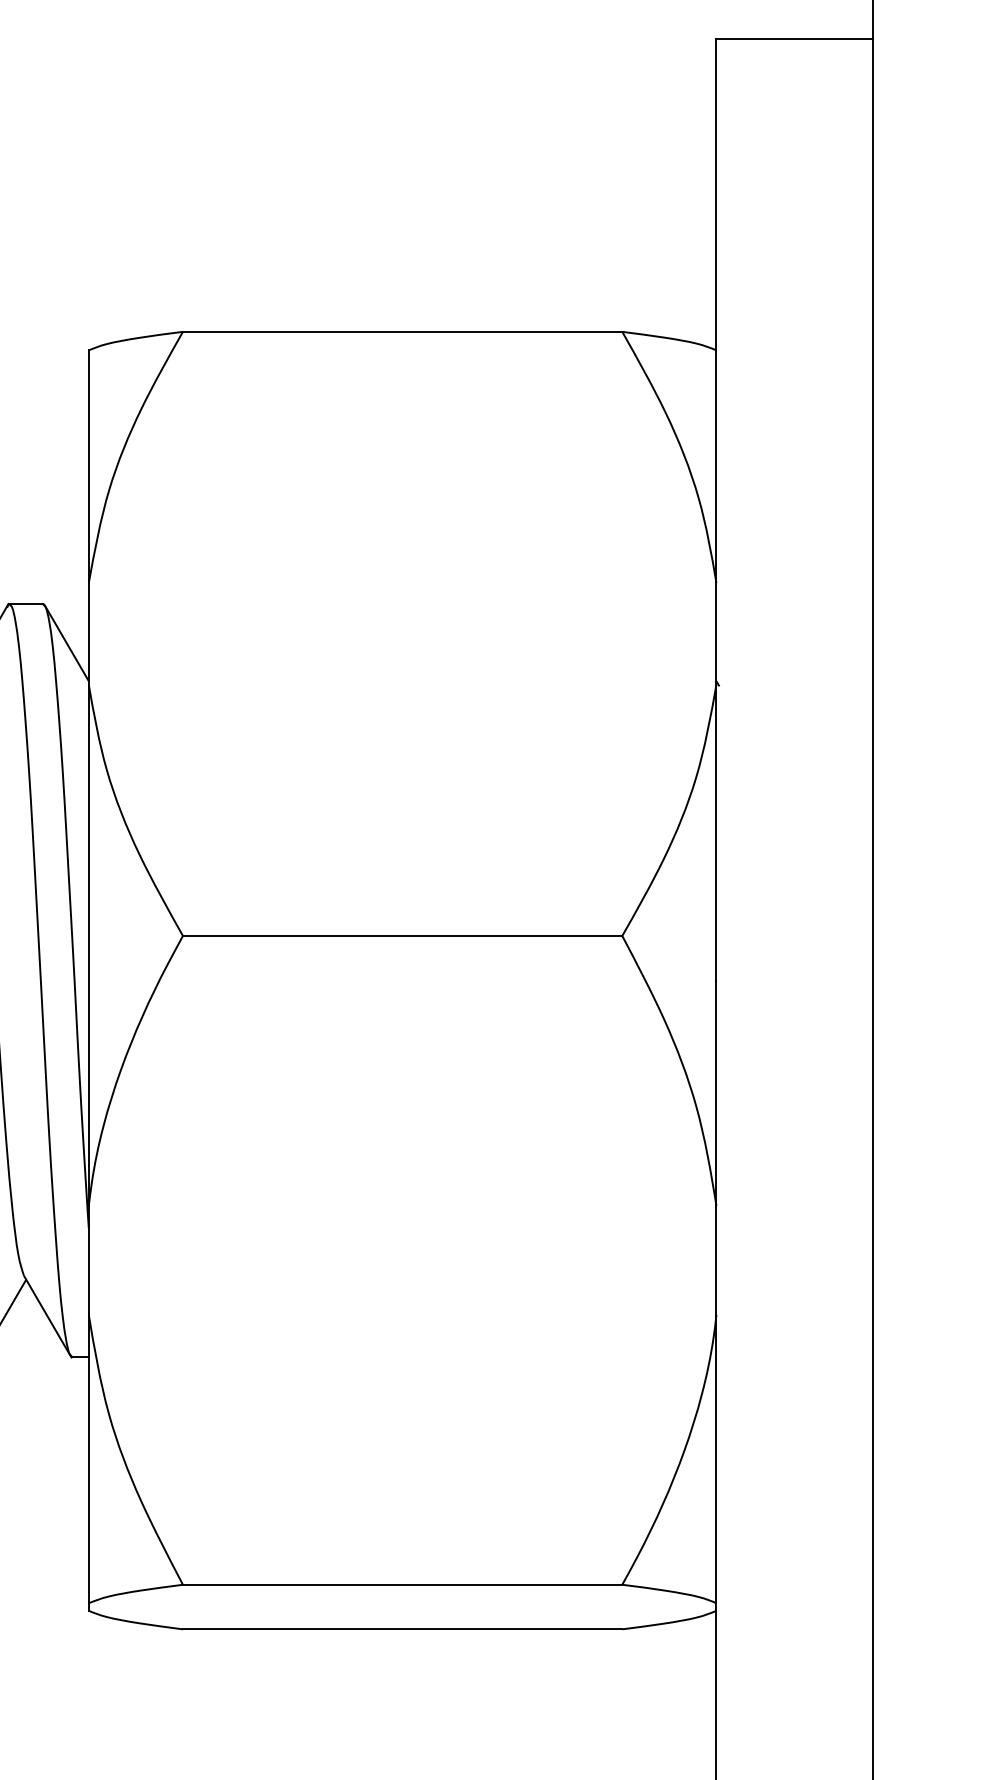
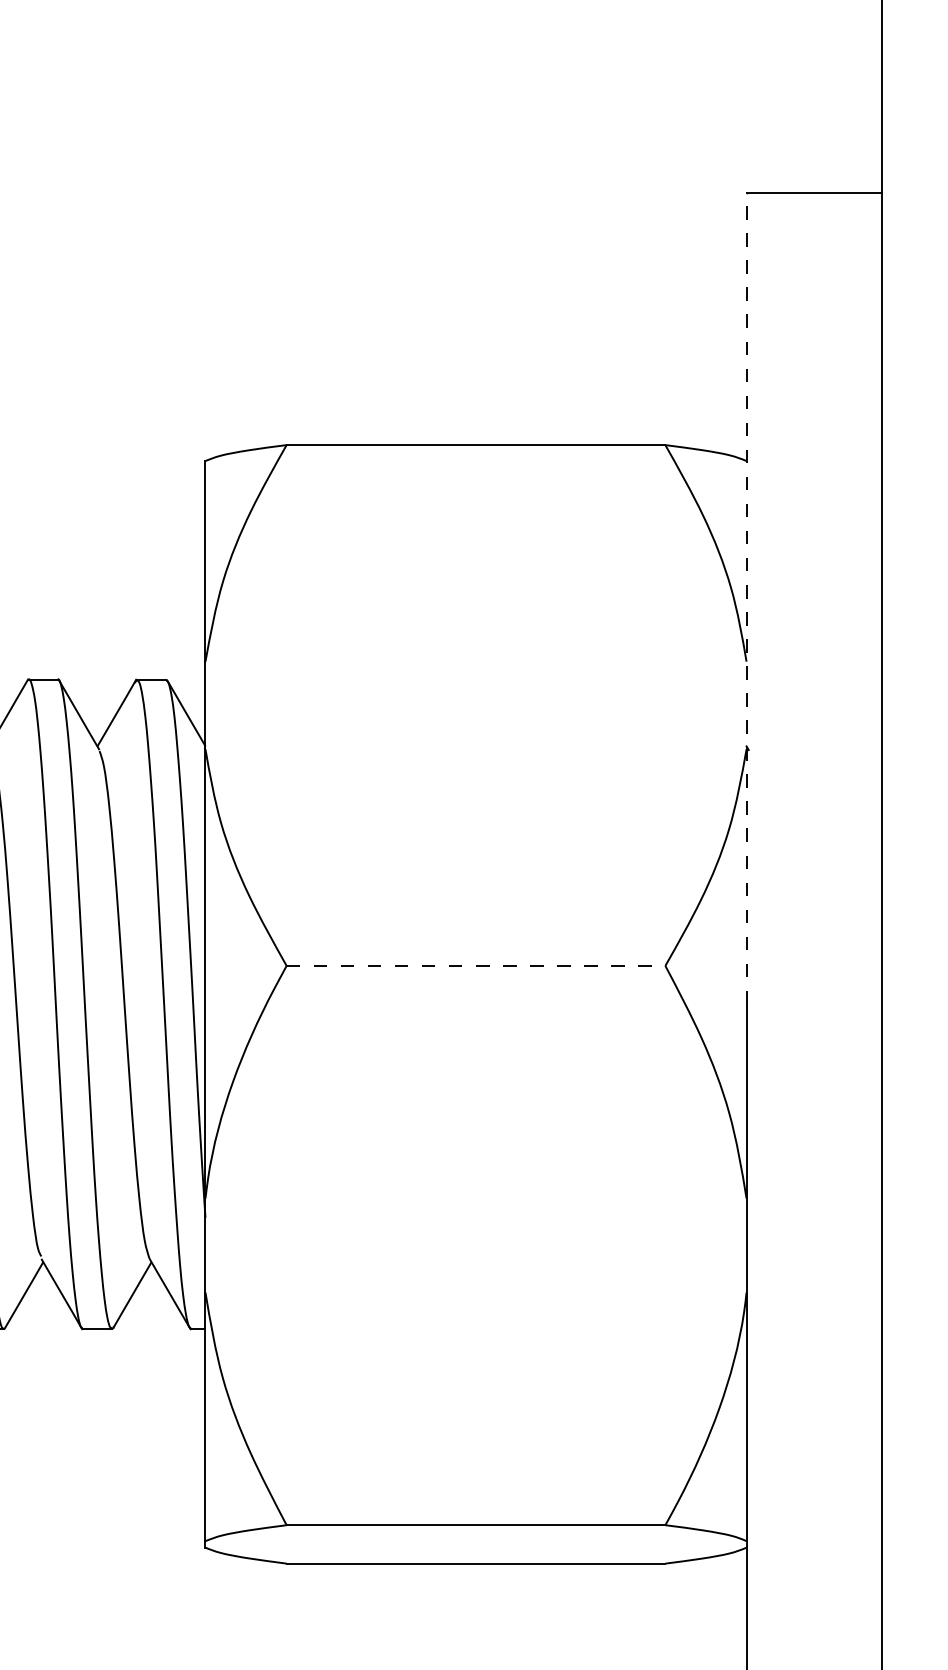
line: (716, 509) -> (746, 598), solid -> dashed
line: (403, 935) -> (476, 965), solid -> dashed

